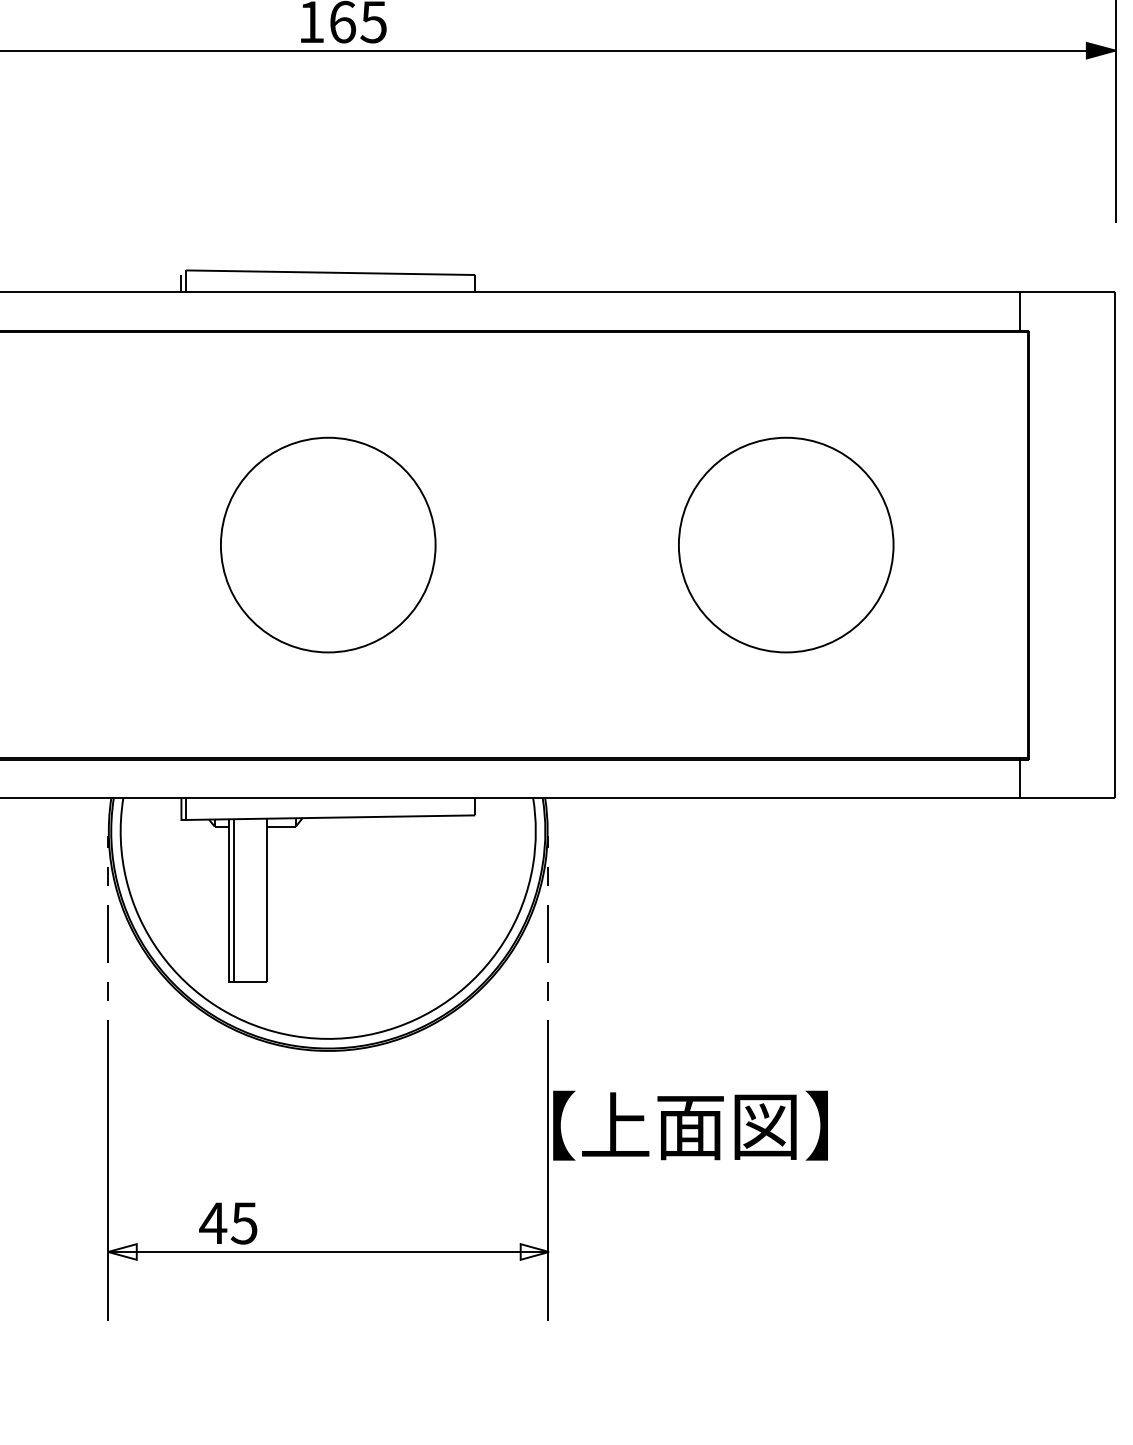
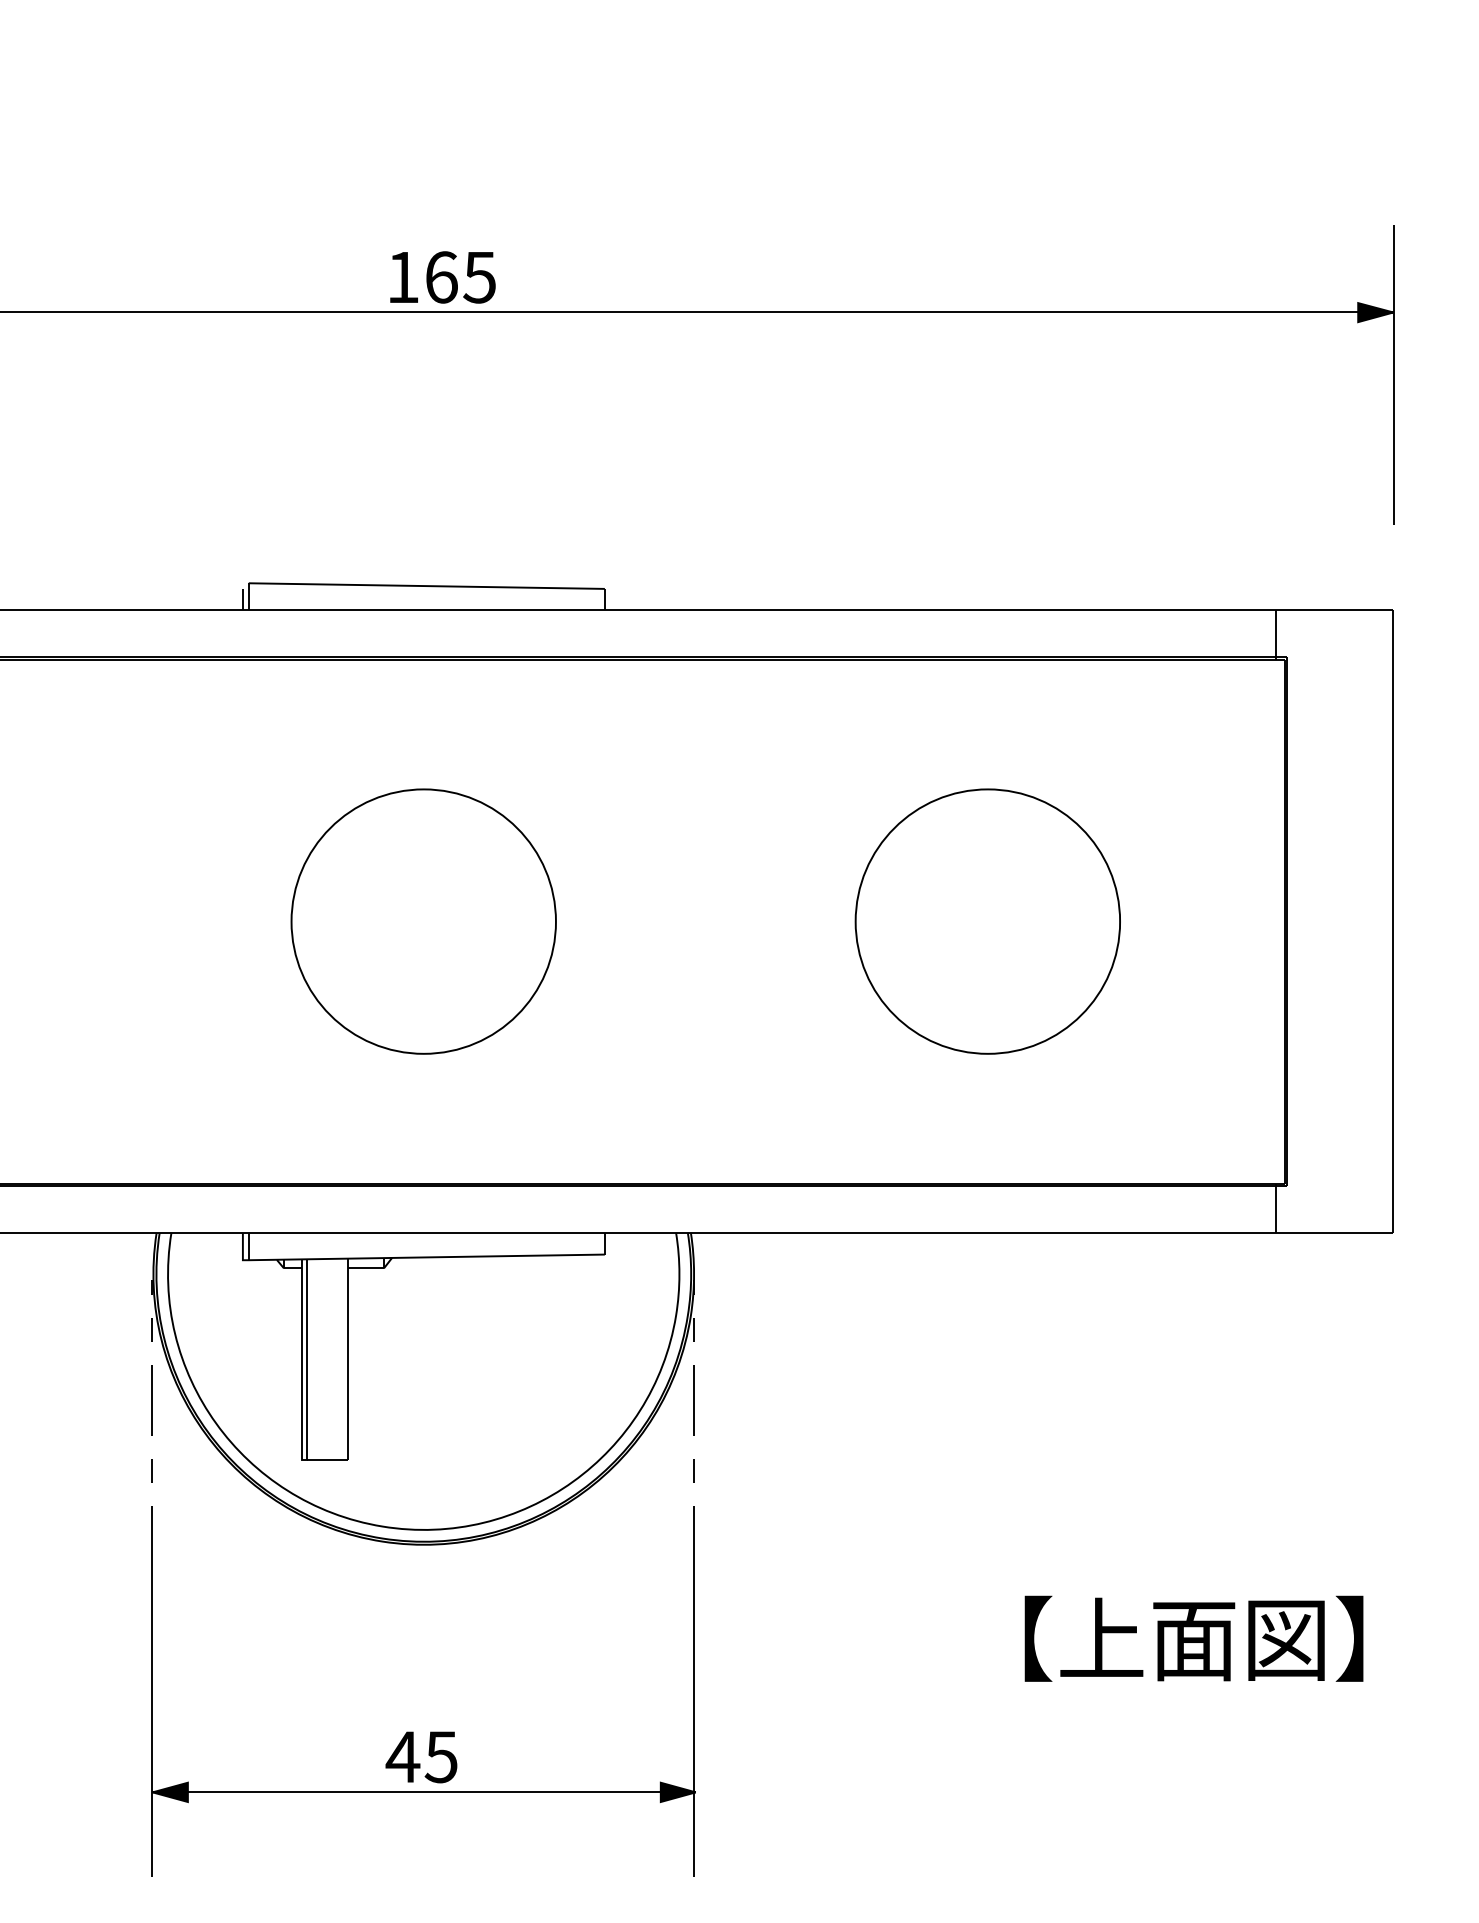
text: (690, 1125) -> (1193, 1638), moved
text: (228, 1223) -> (421, 1757), moved
fill: (121, 1252) -> (169, 1792), added
fill: (534, 1252) -> (677, 1792), added

